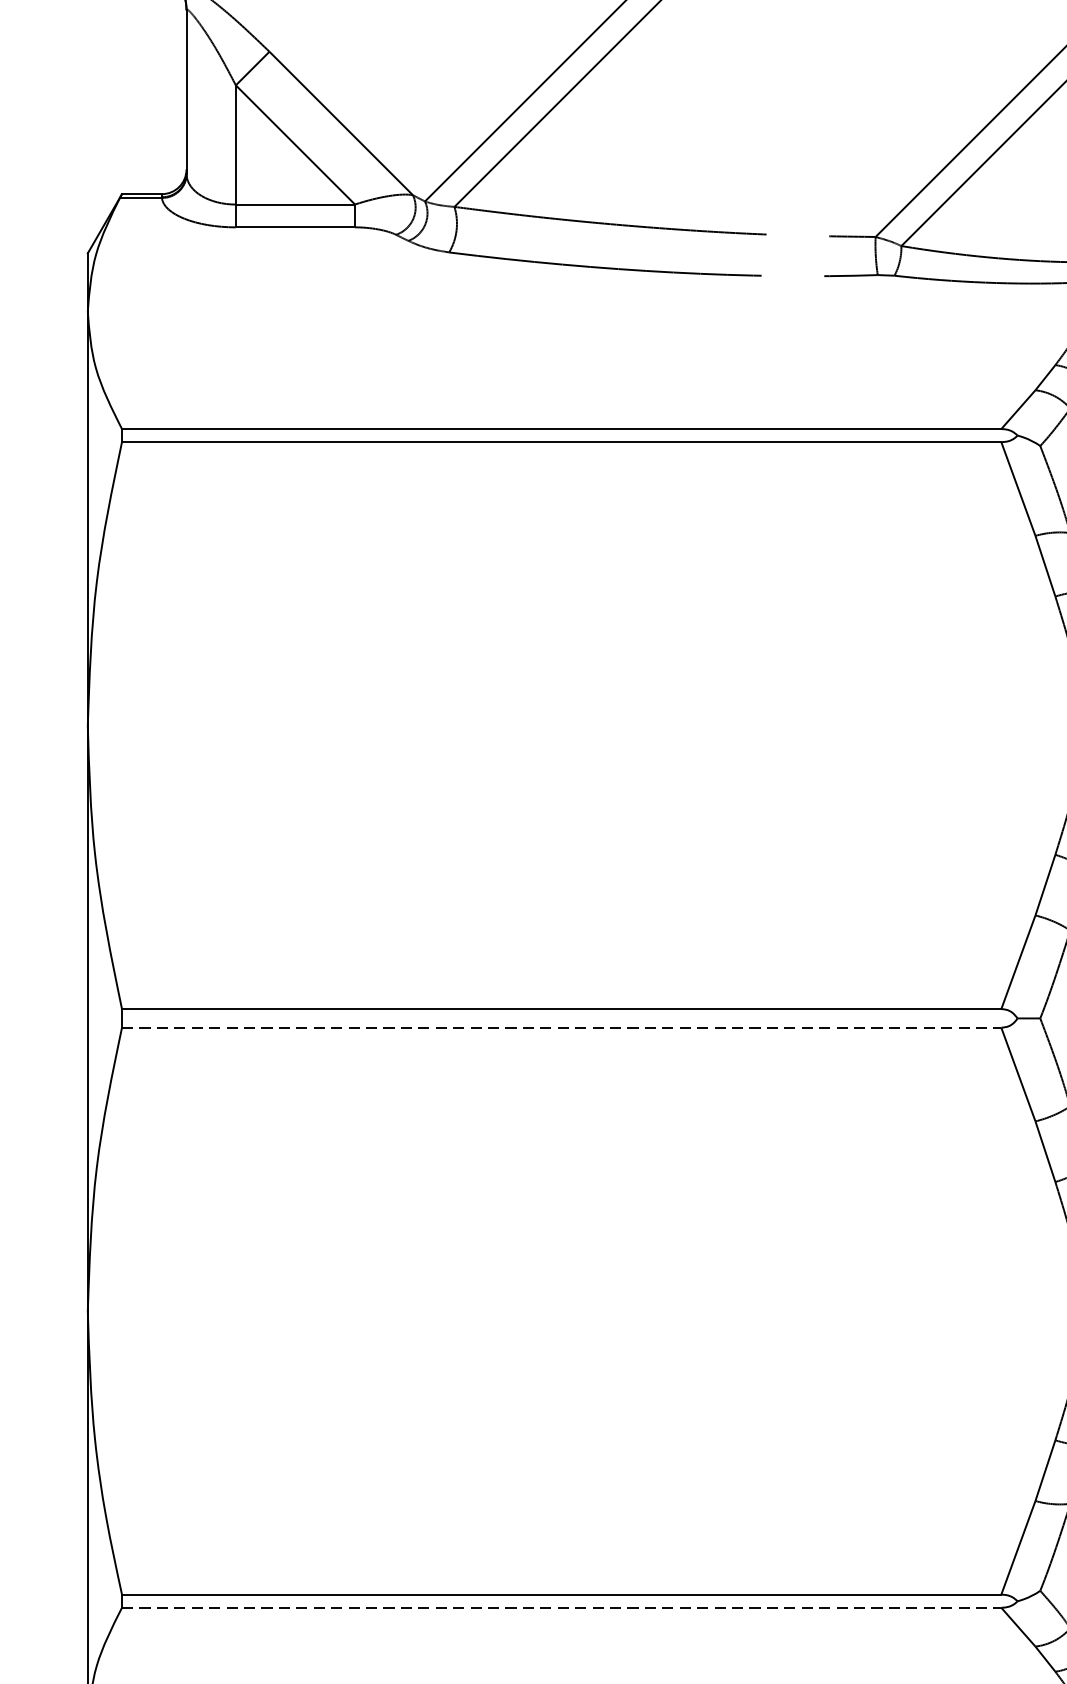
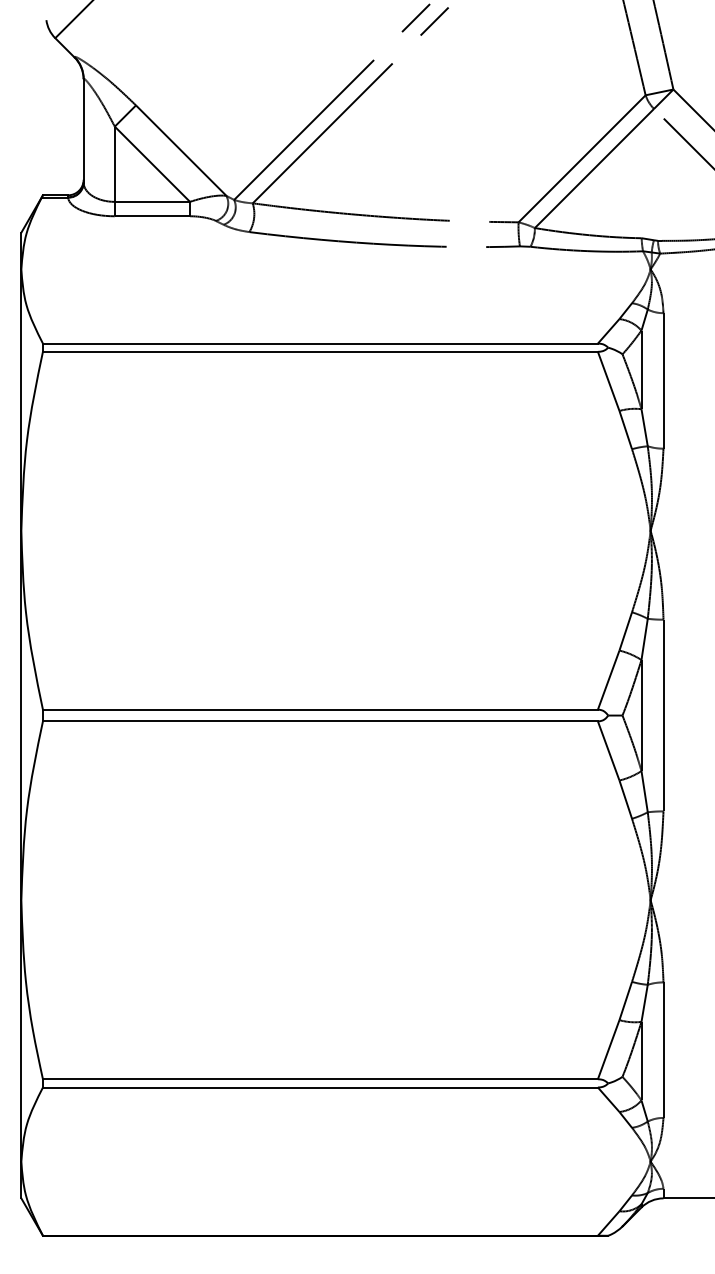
line: (561, 1027) -> (320, 721), dashed -> solid
line: (561, 1607) -> (320, 1087), dashed -> solid

